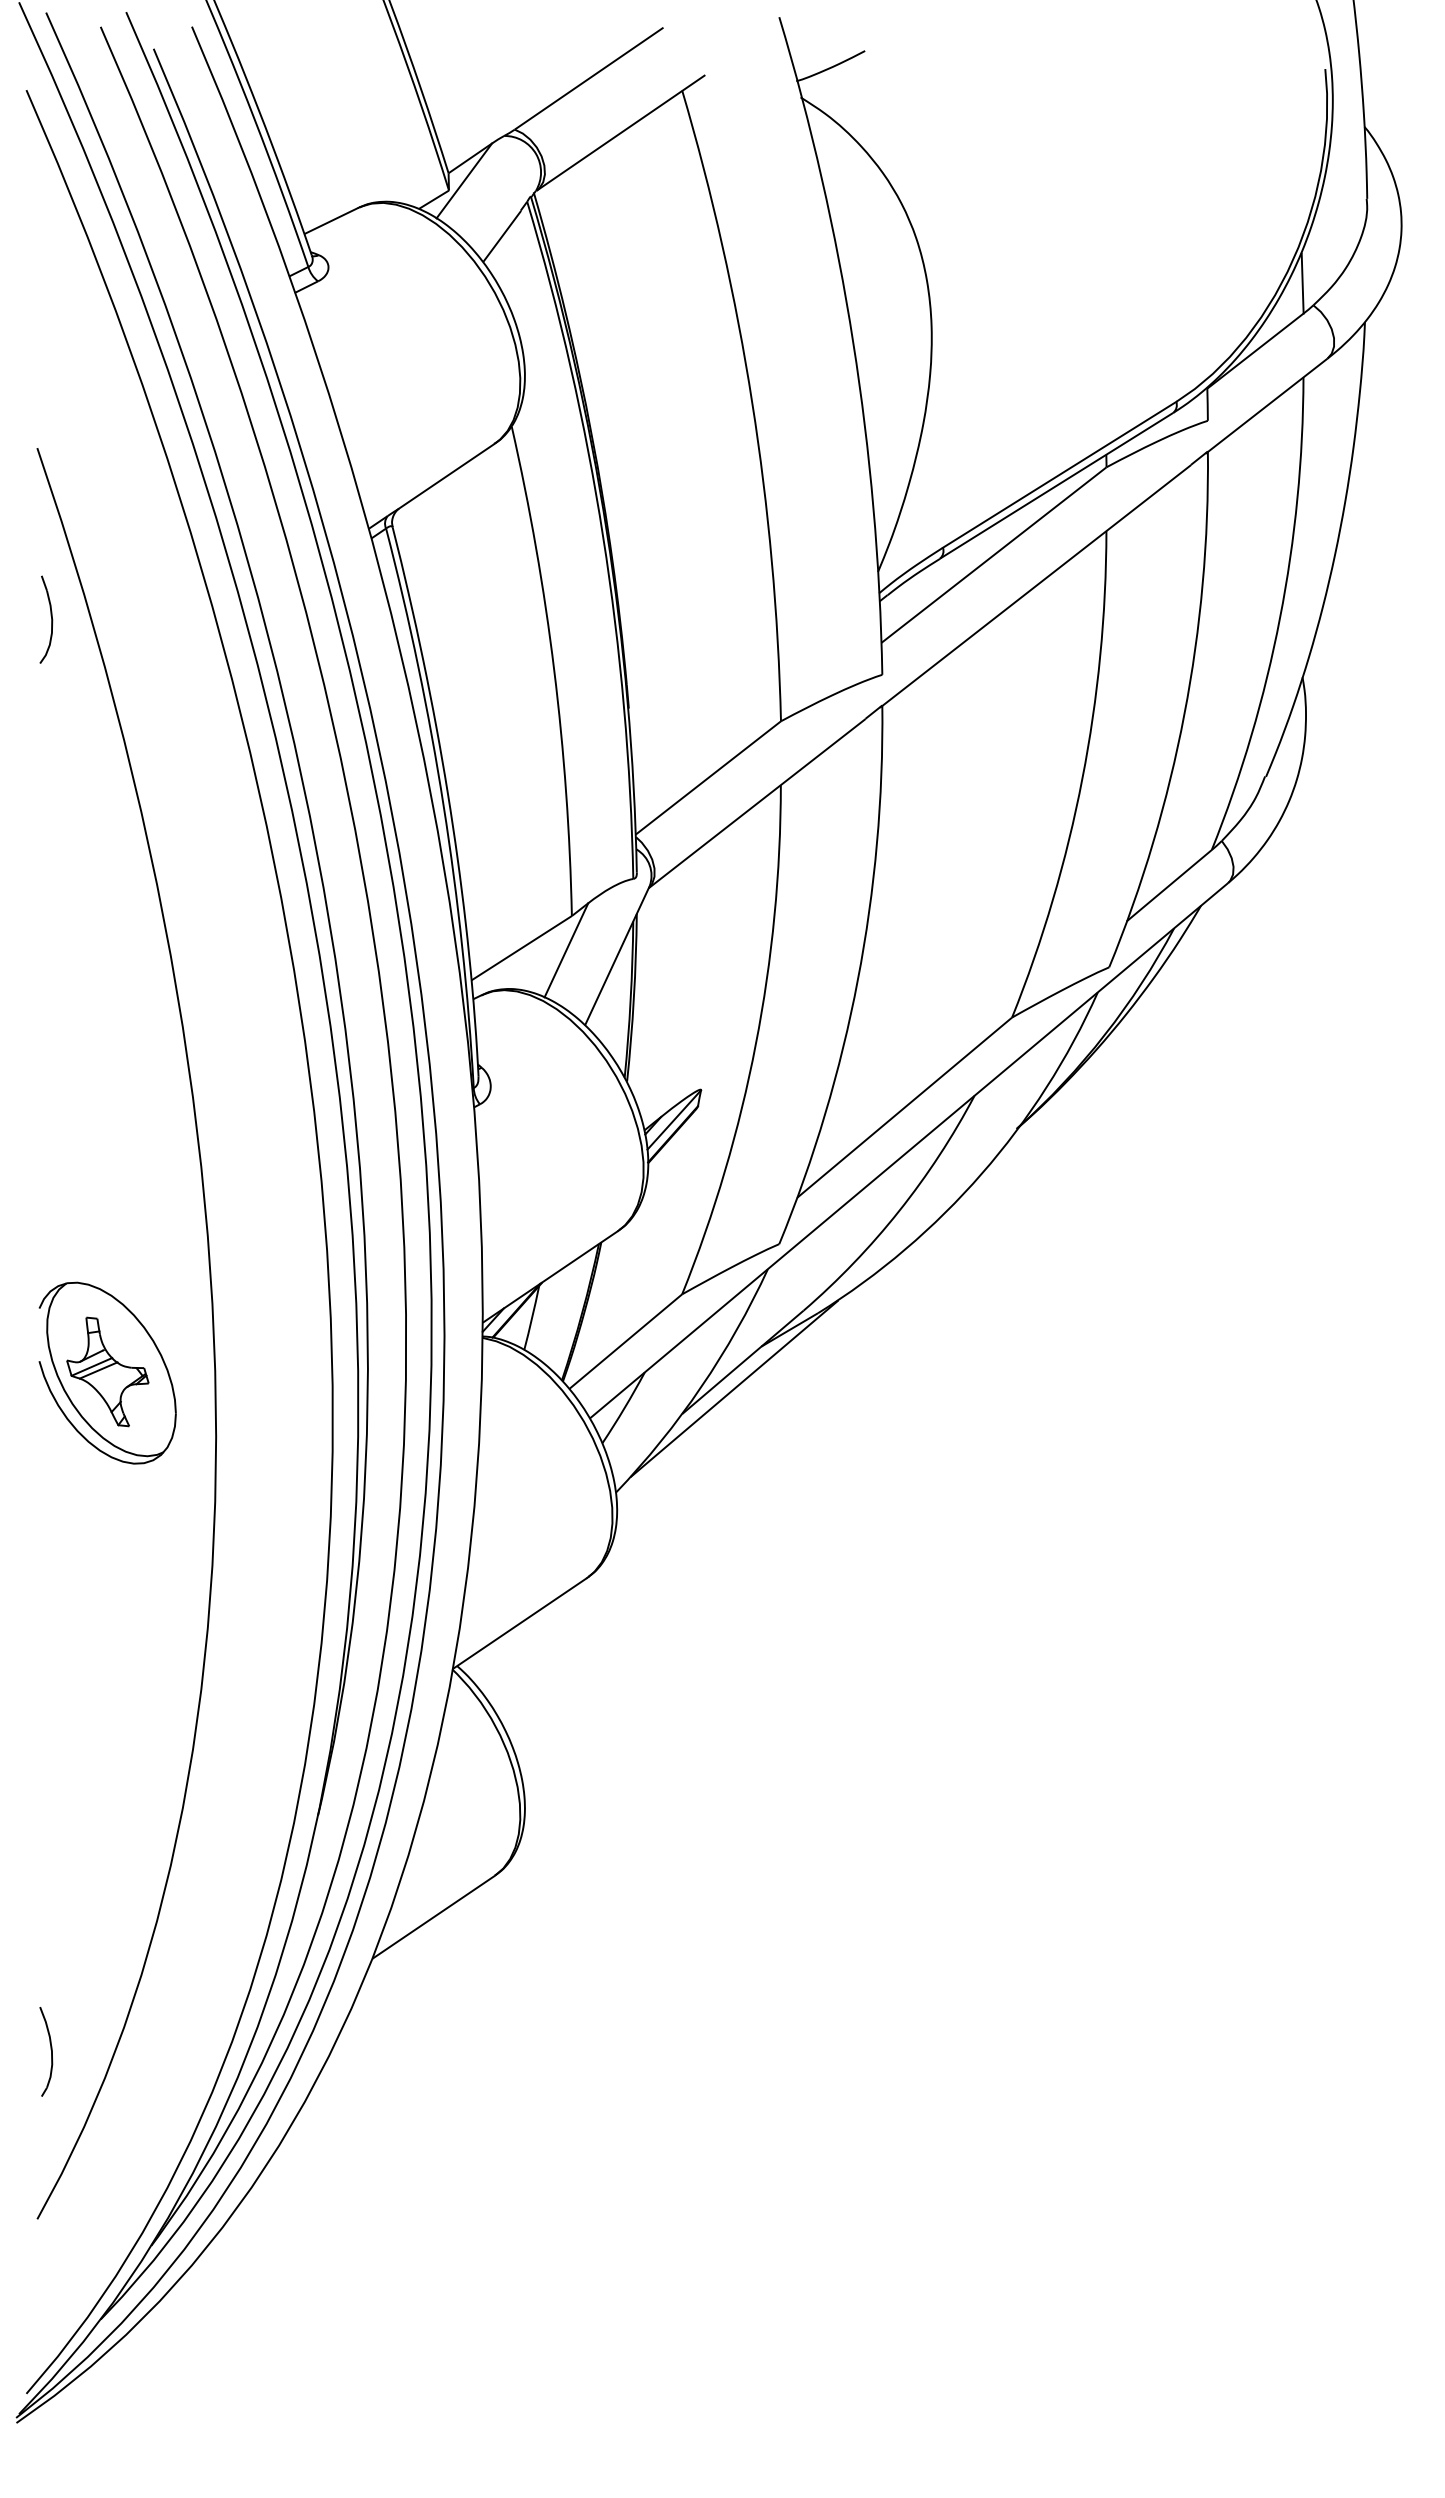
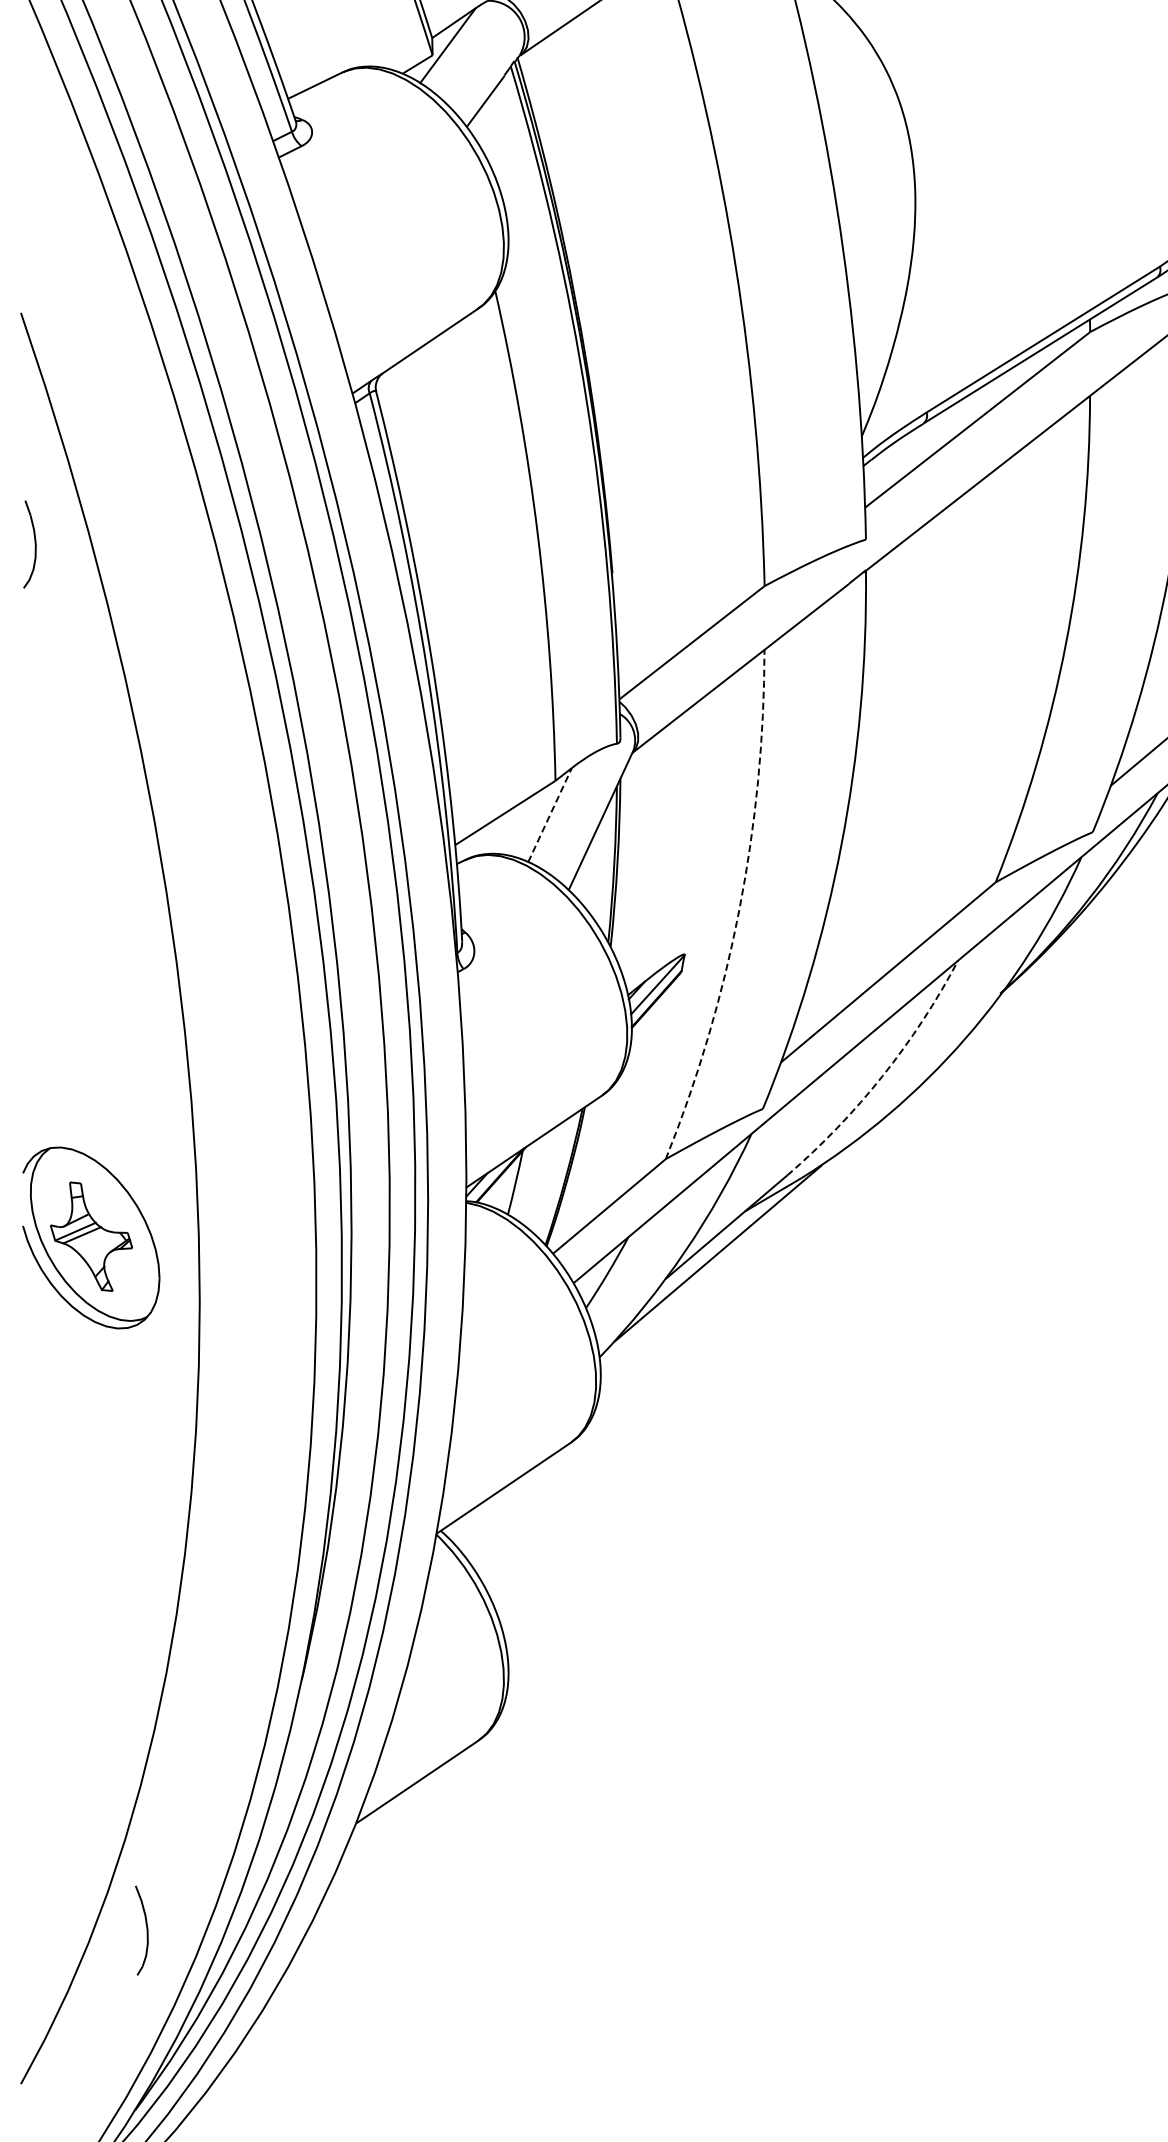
part: (46, 619) -> (30, 544), moved
line: (566, 950) -> (550, 815), solid -> dashed
arc: (755, 1044) -> (739, 909), solid -> dashed
arc: (899, 1211) -> (883, 1076), solid -> dashed
part: (46, 2051) -> (142, 1930), moved

